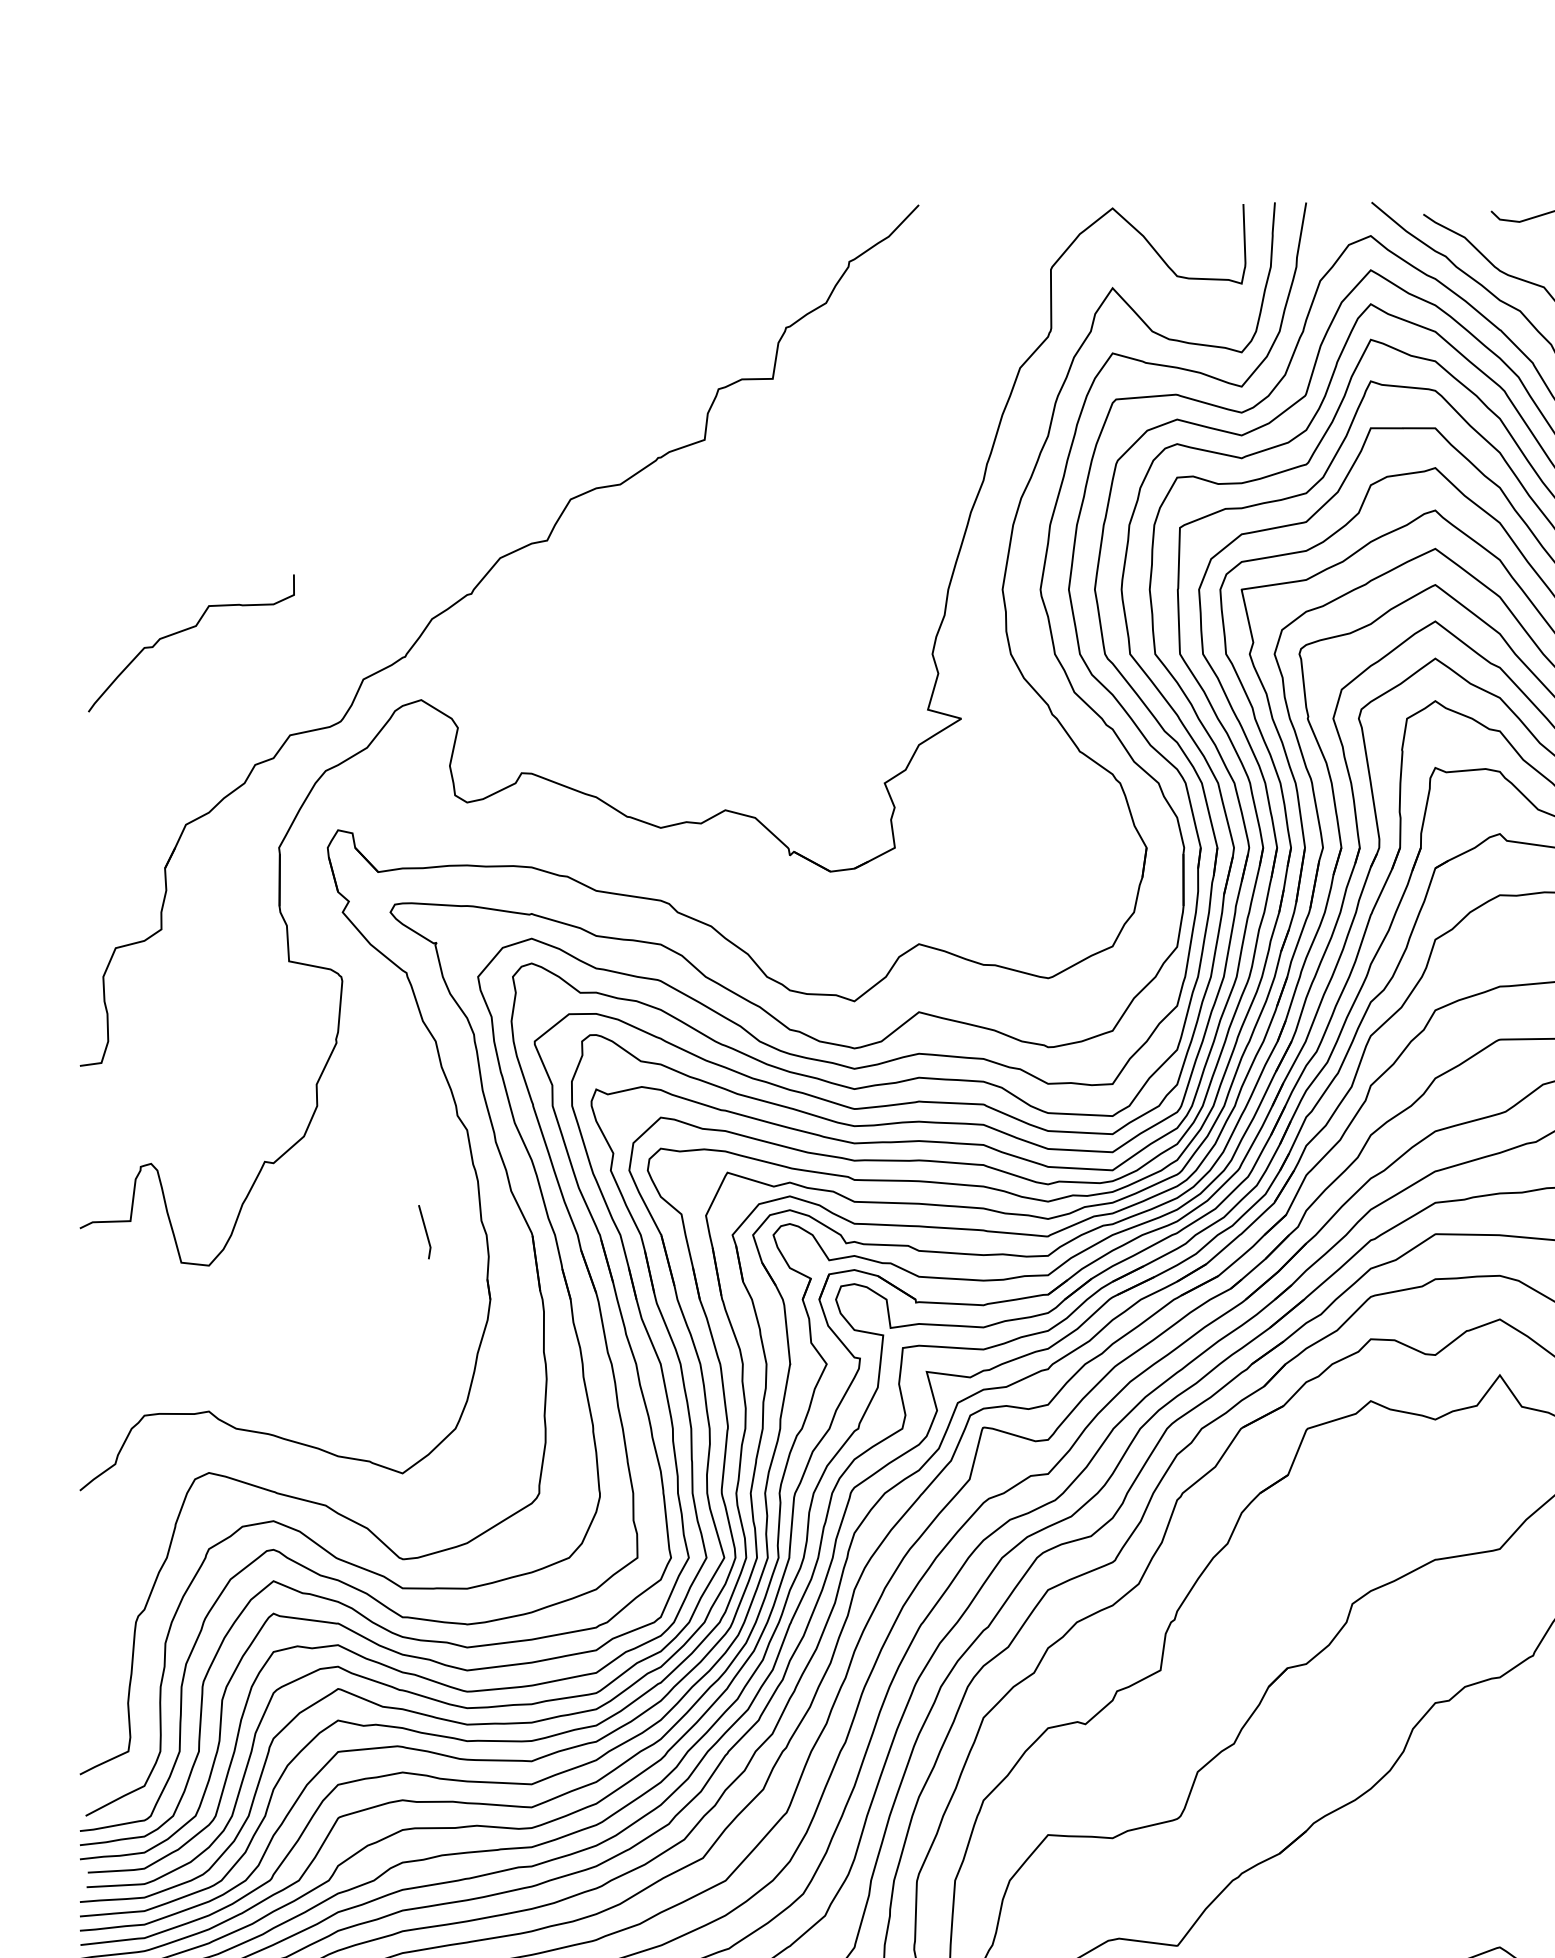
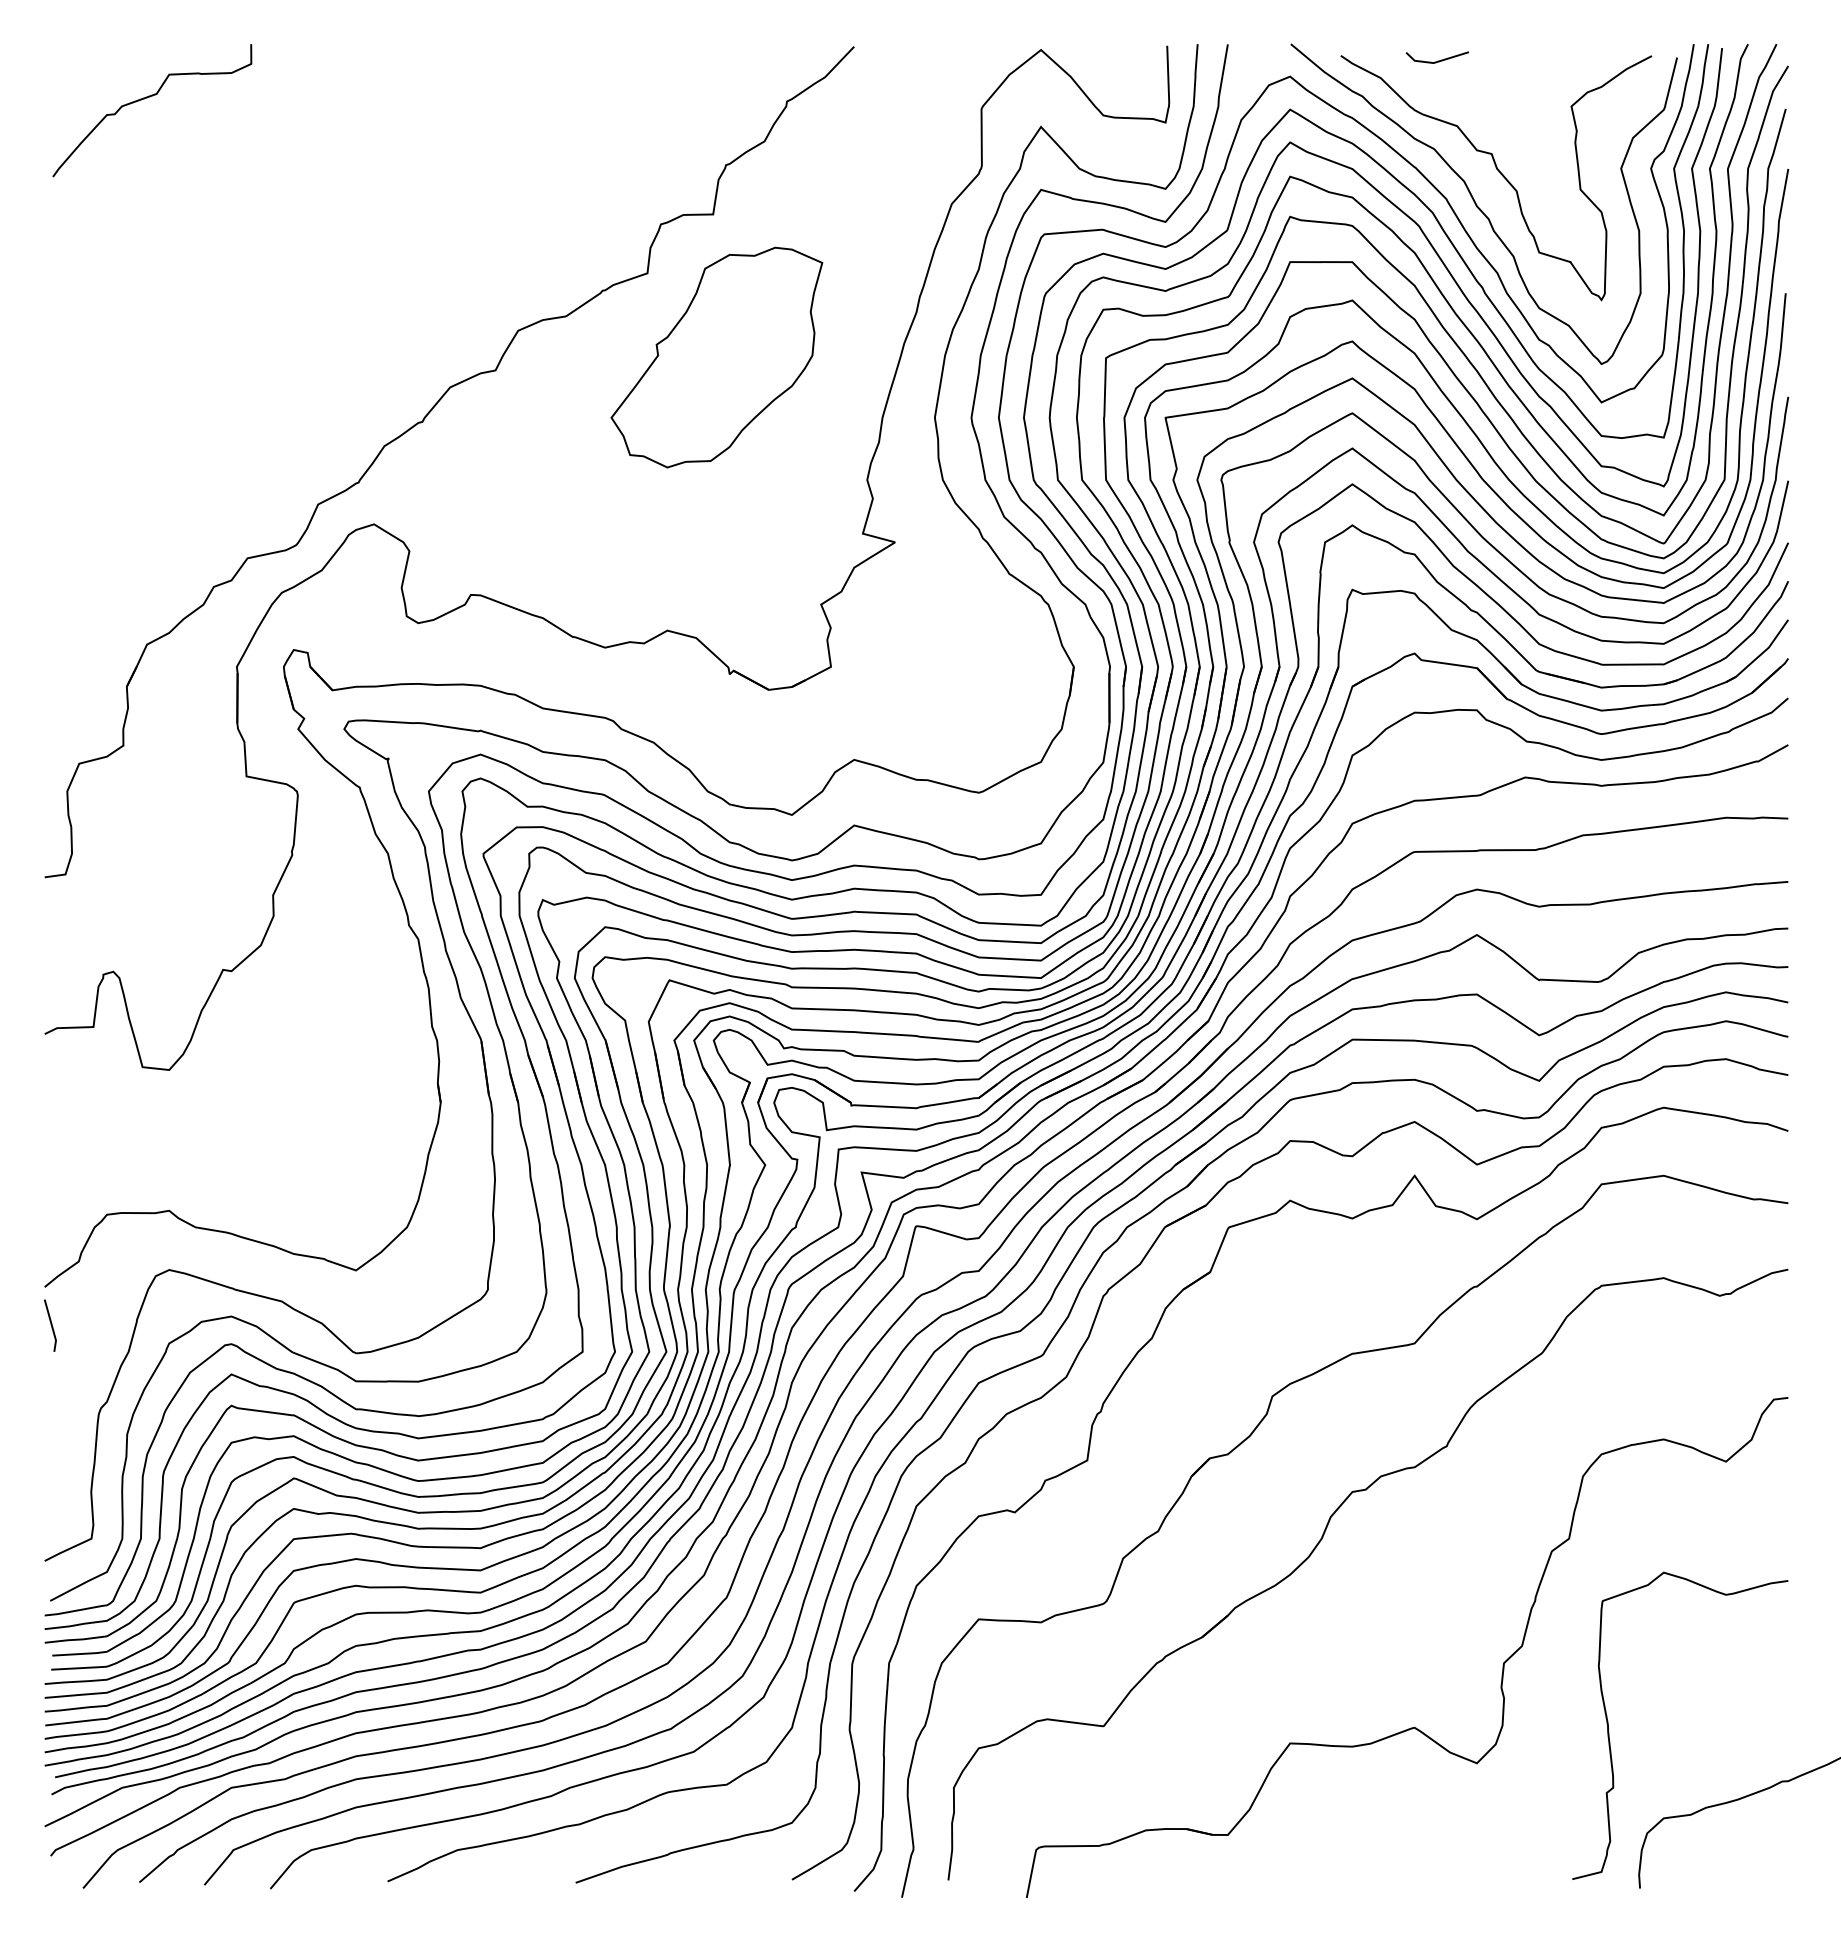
part: (776, 527) -> (716, 357), added
curve: (186, 630) -> (147, 98), moved
line: (424, 1231) -> (50, 1325), moved

